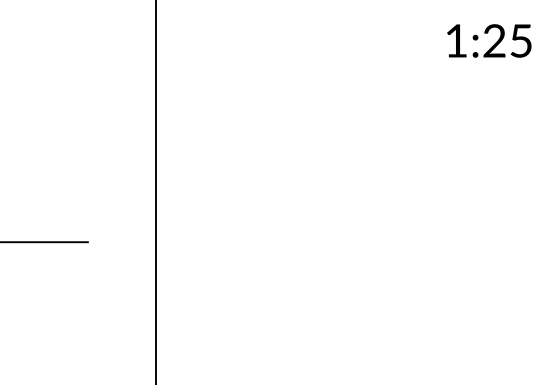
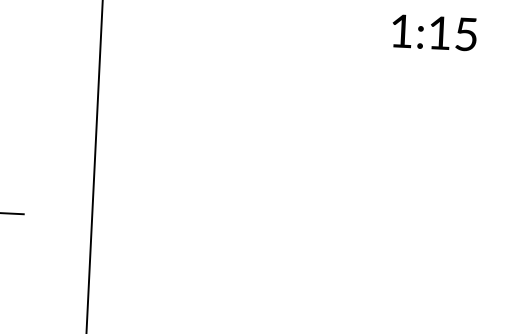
text: (494, 40) -> (439, 32), 1:25 -> 1:15

